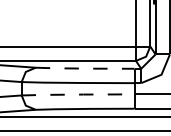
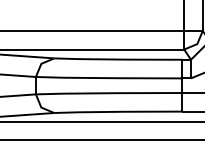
line: (84, 68) -> (117, 59), dashed -> solid
line: (78, 94) -> (109, 93), dashed -> solid

